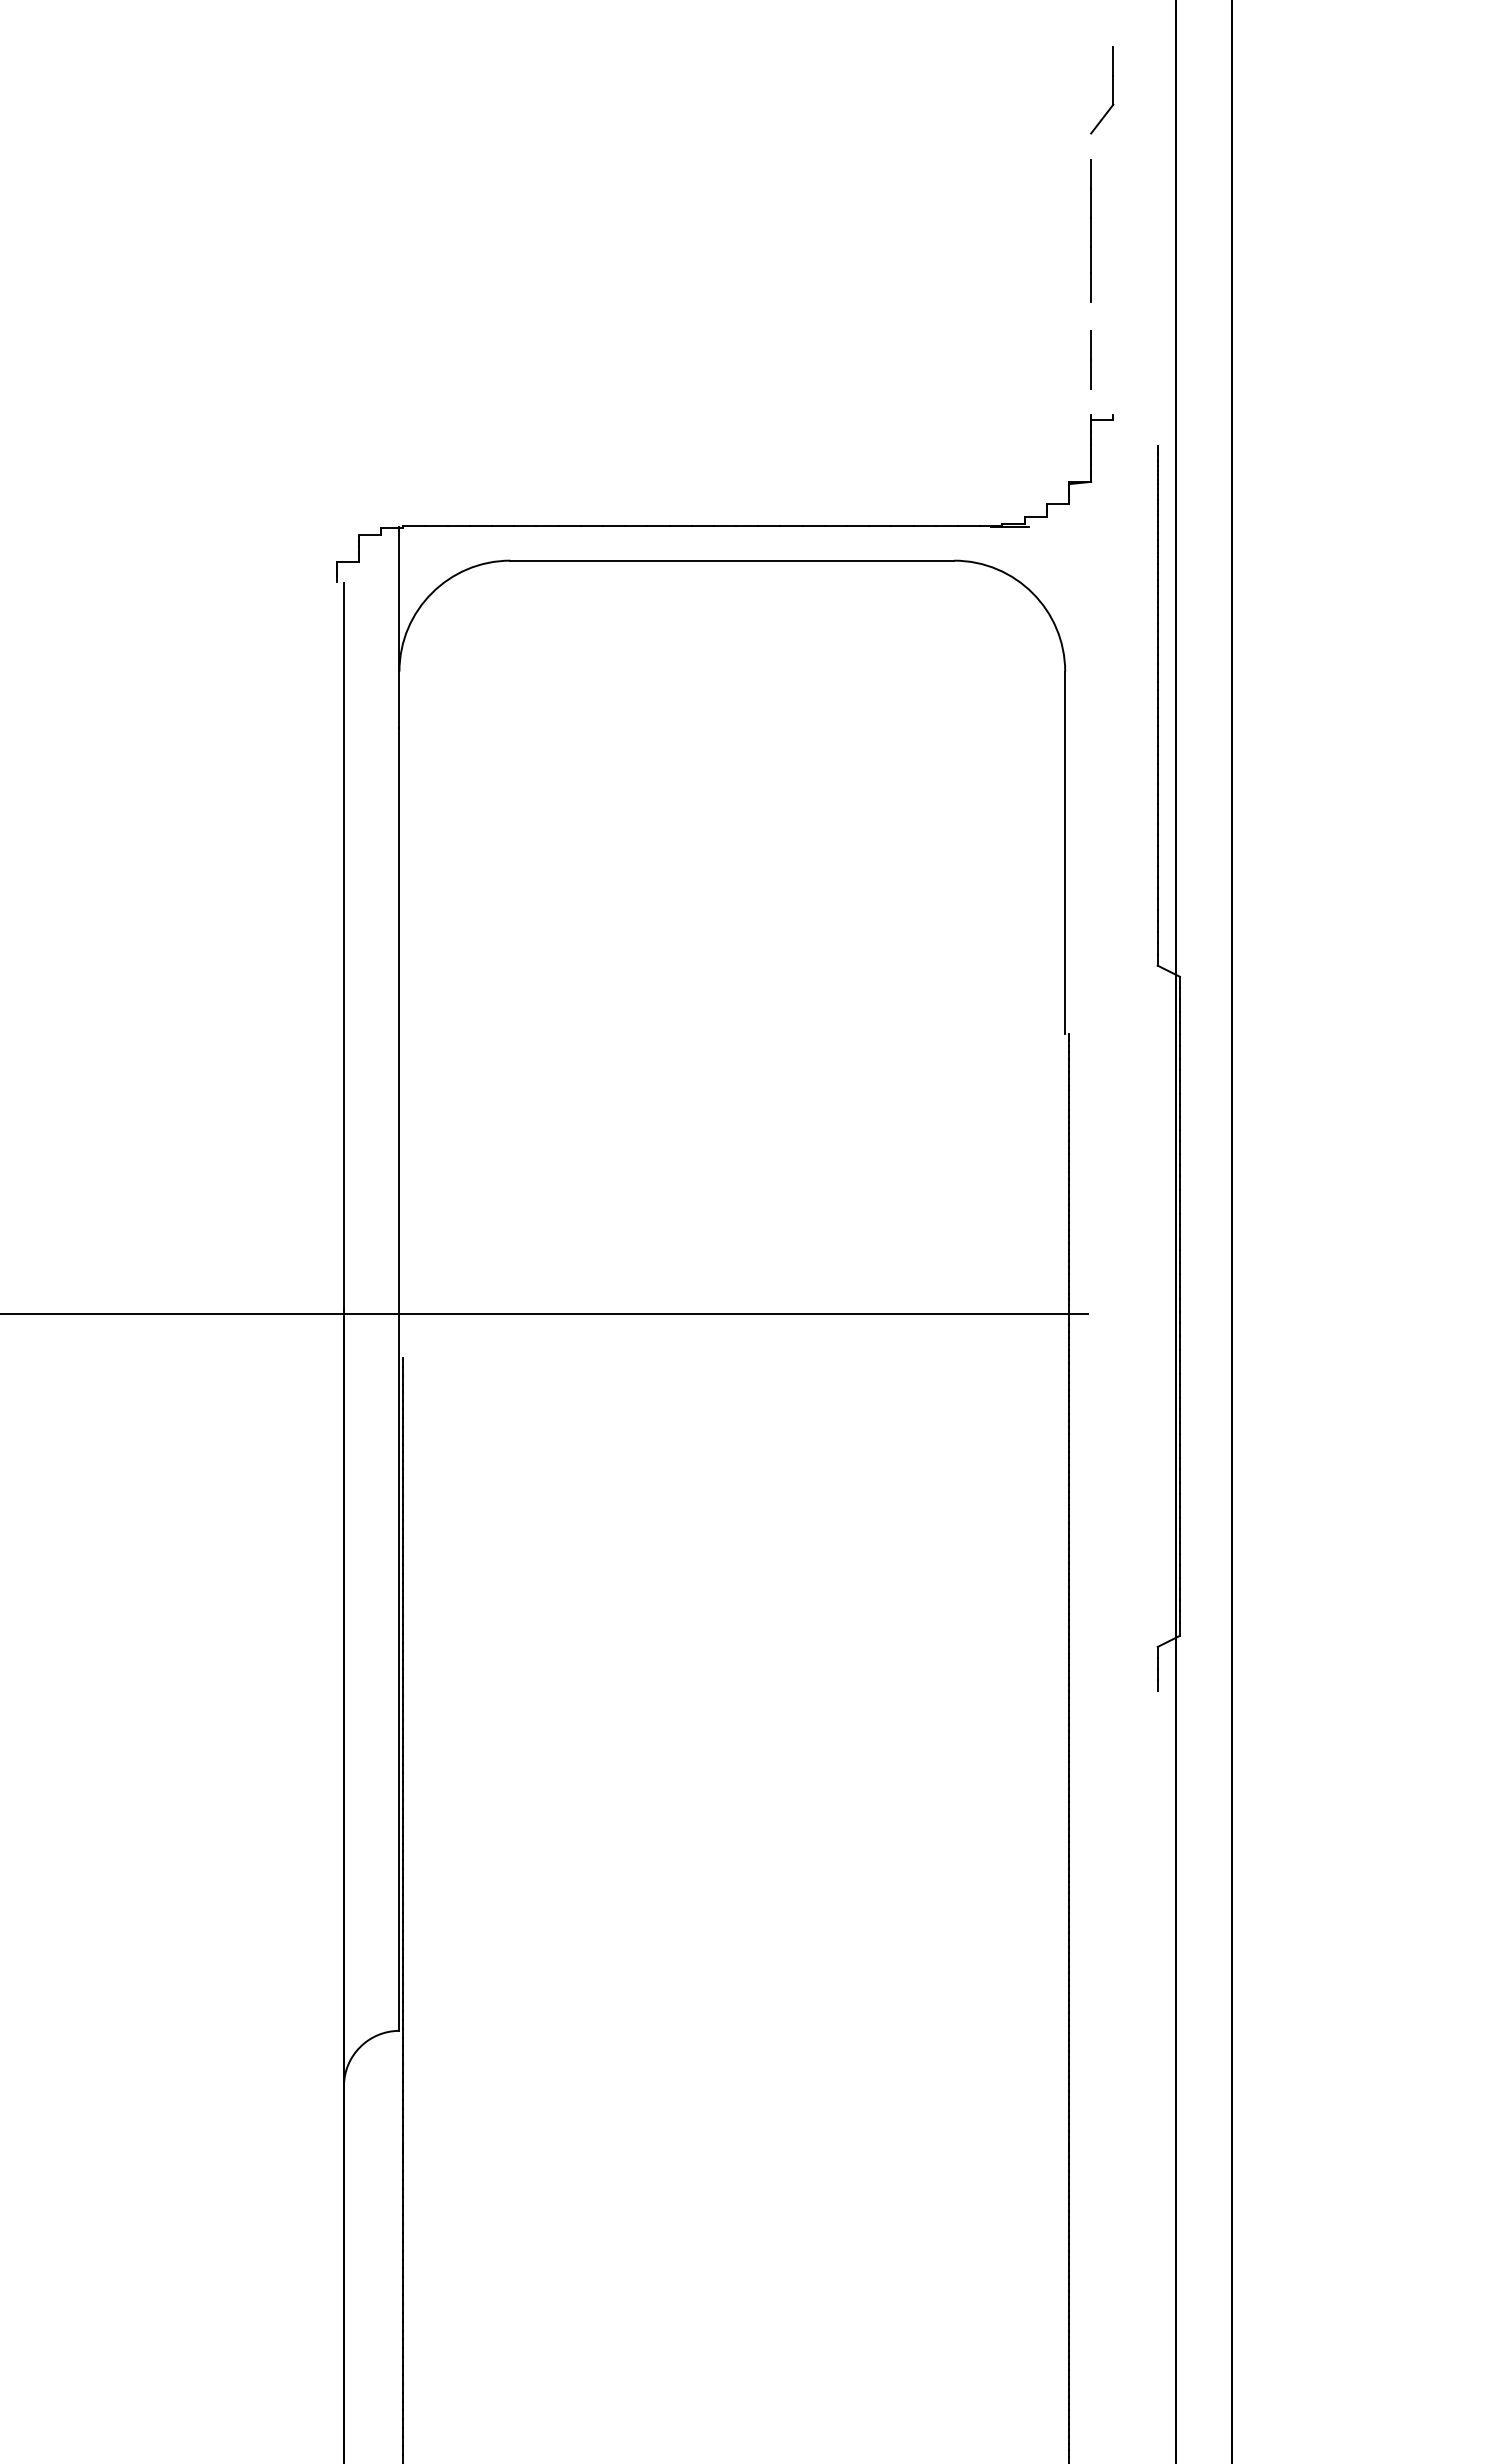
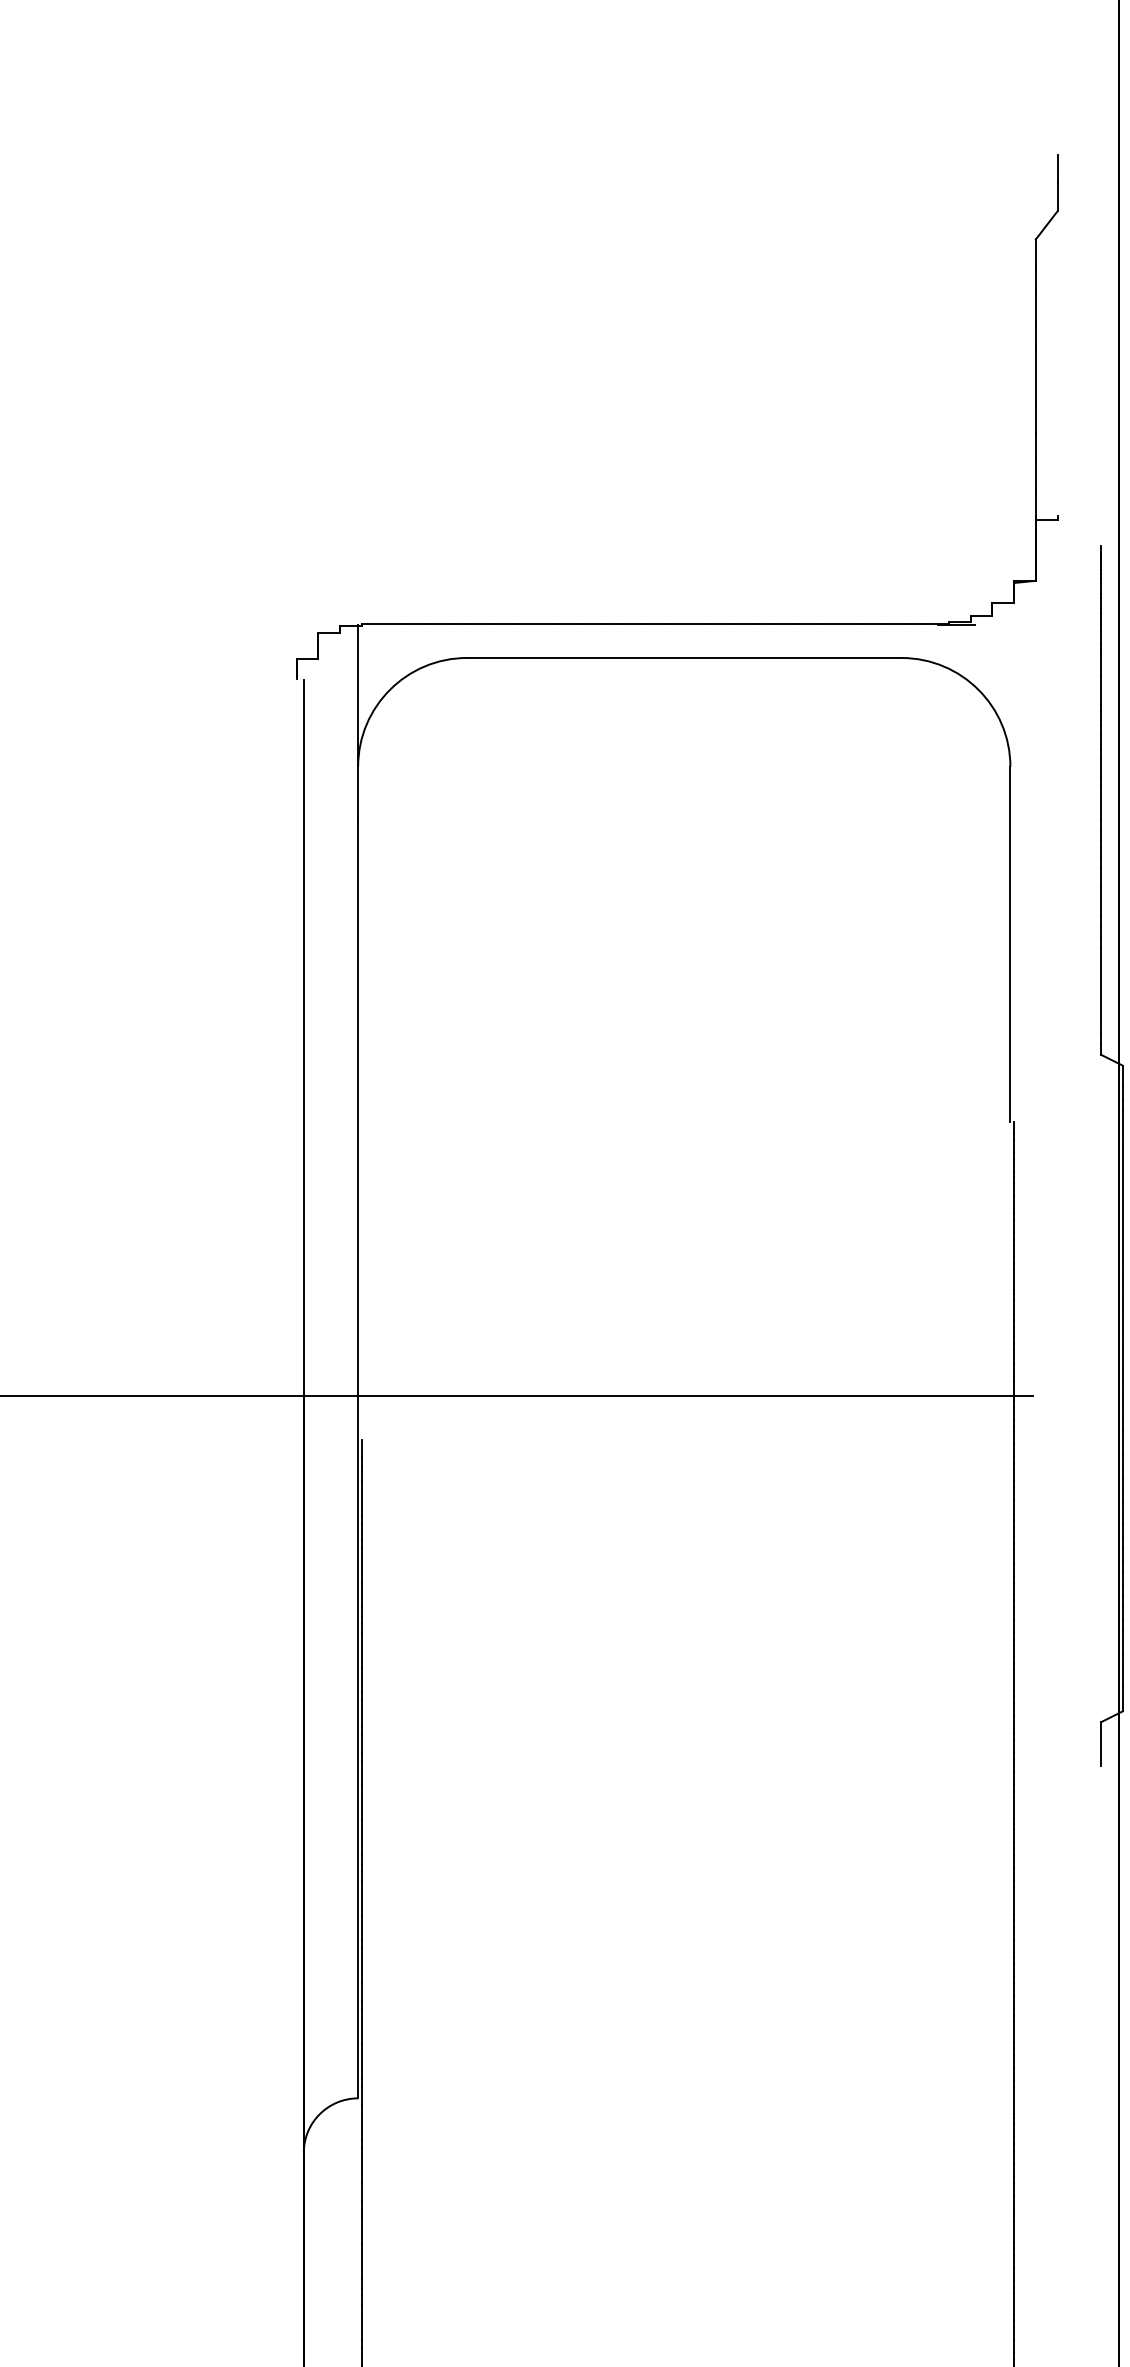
line: (1091, 146) -> (1036, 252), added
line: (1091, 316) -> (1036, 418), added
line: (1091, 401) -> (1036, 502), added

